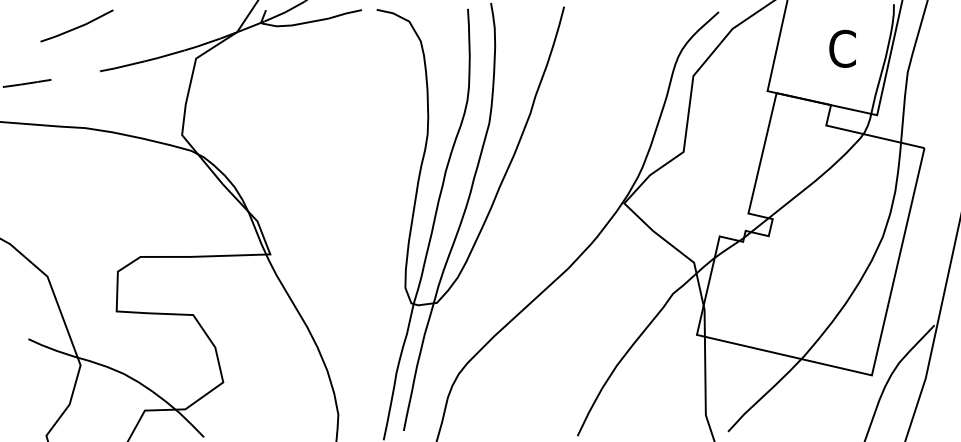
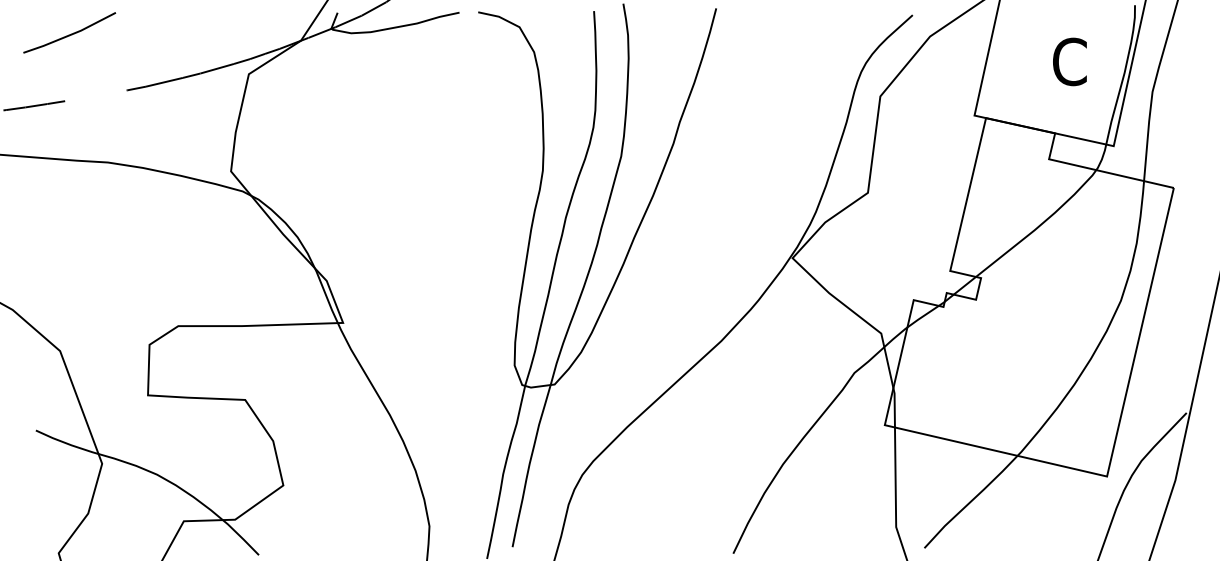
line: (77, 26) -> (70, 33), moved

